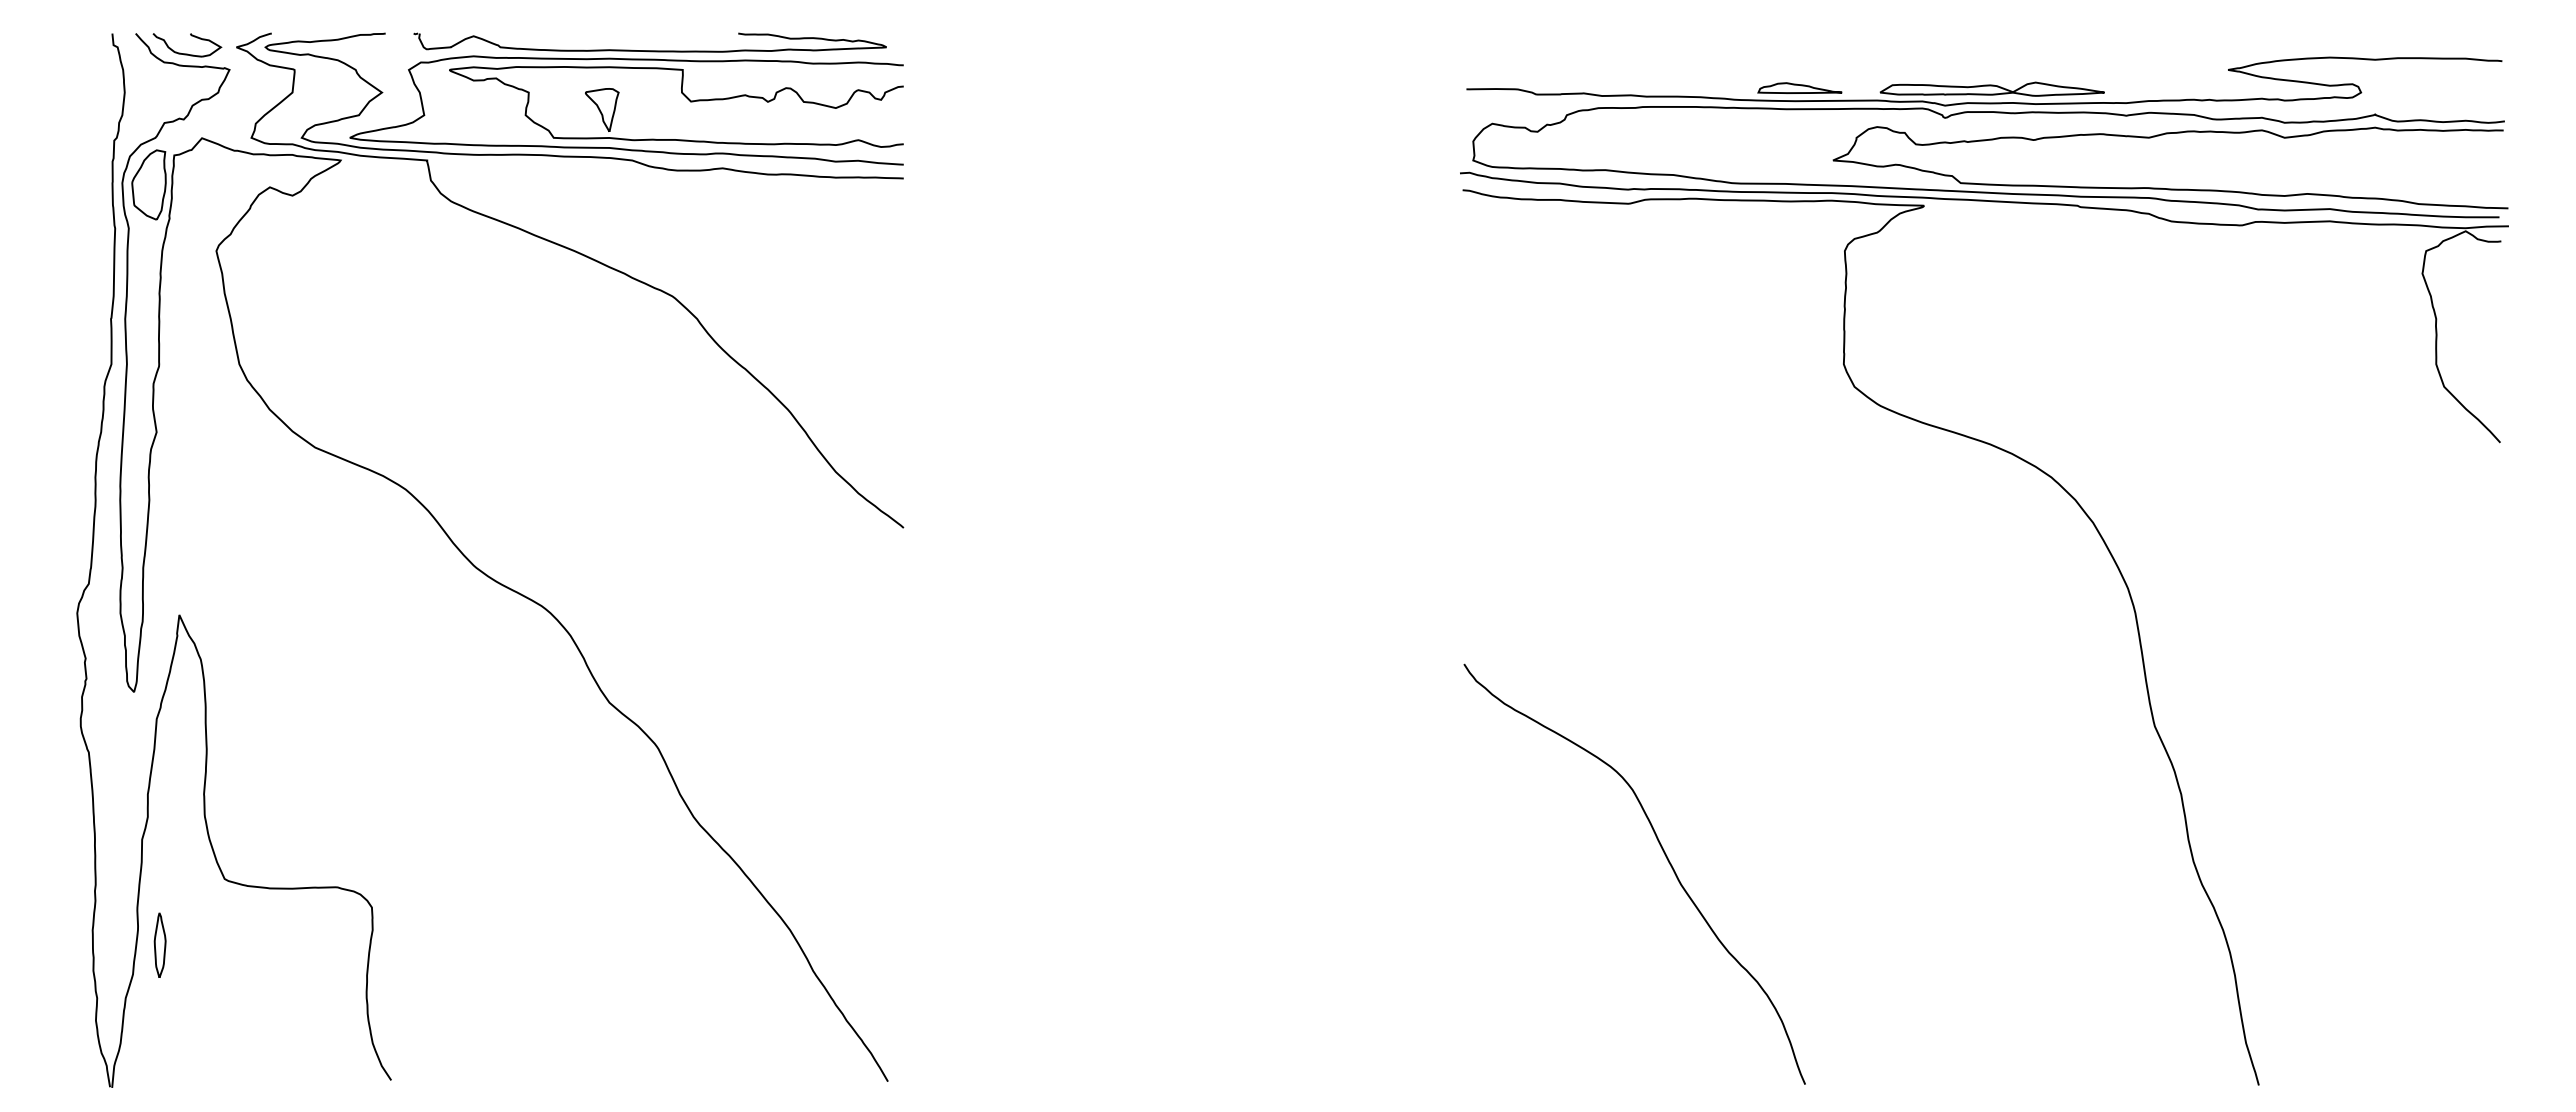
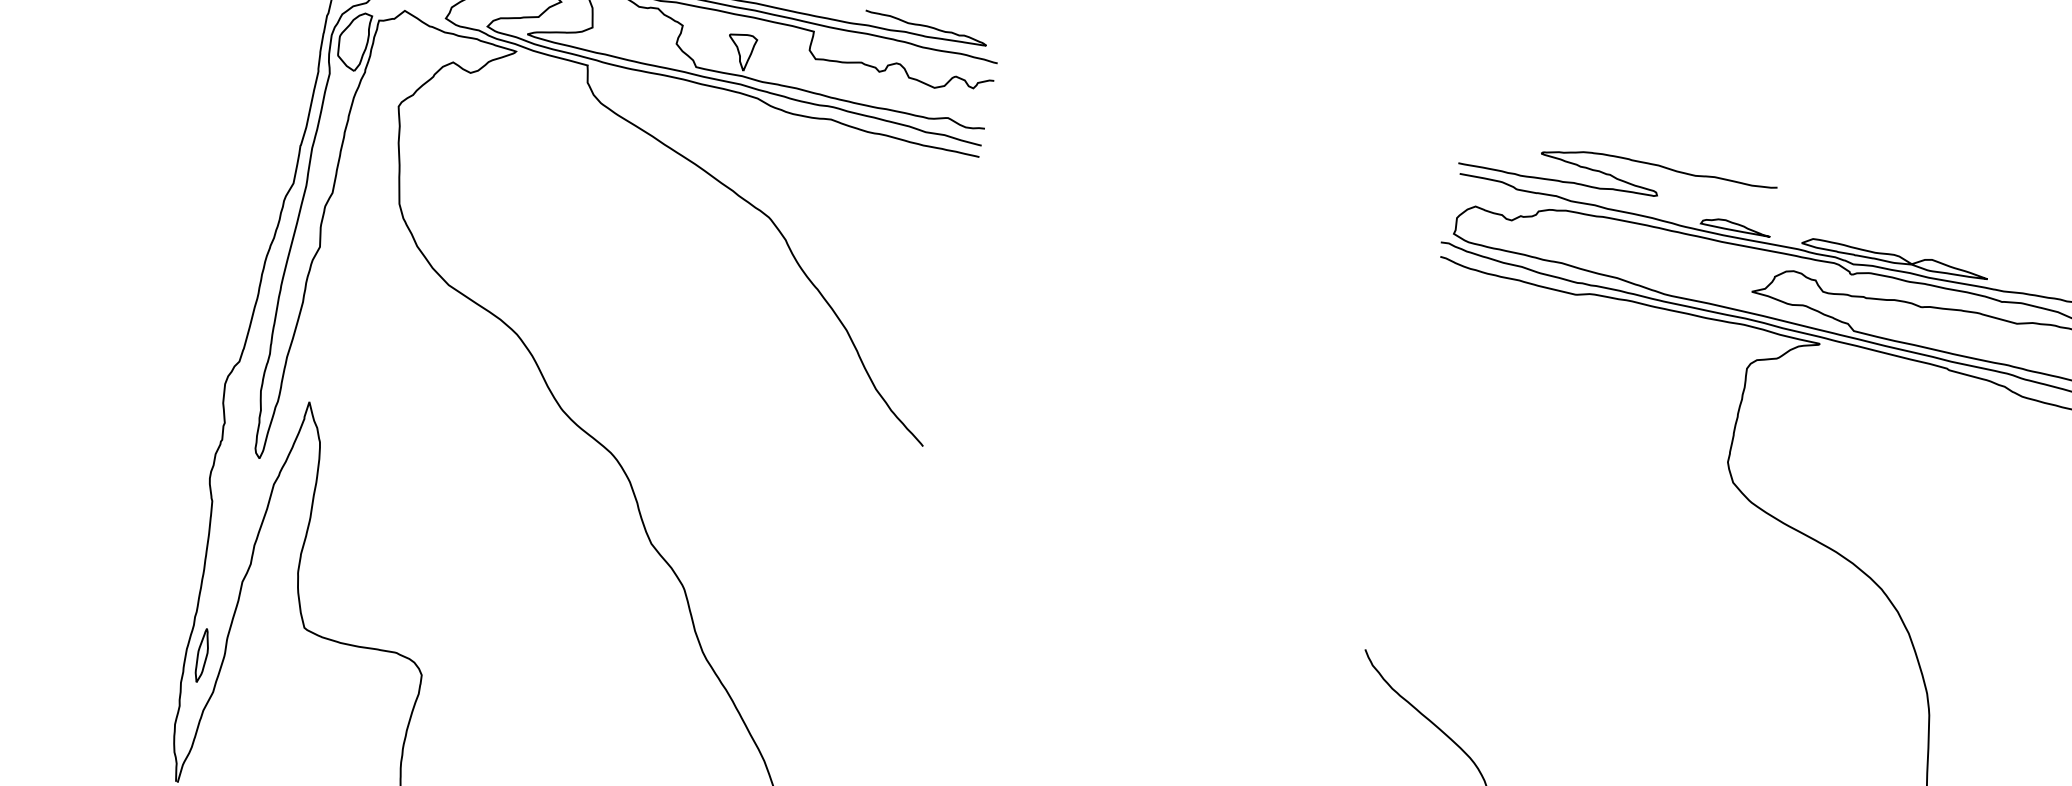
curve: (1648, 57) -> (1615, 176), added
part: (159, 944) -> (201, 654), moved

